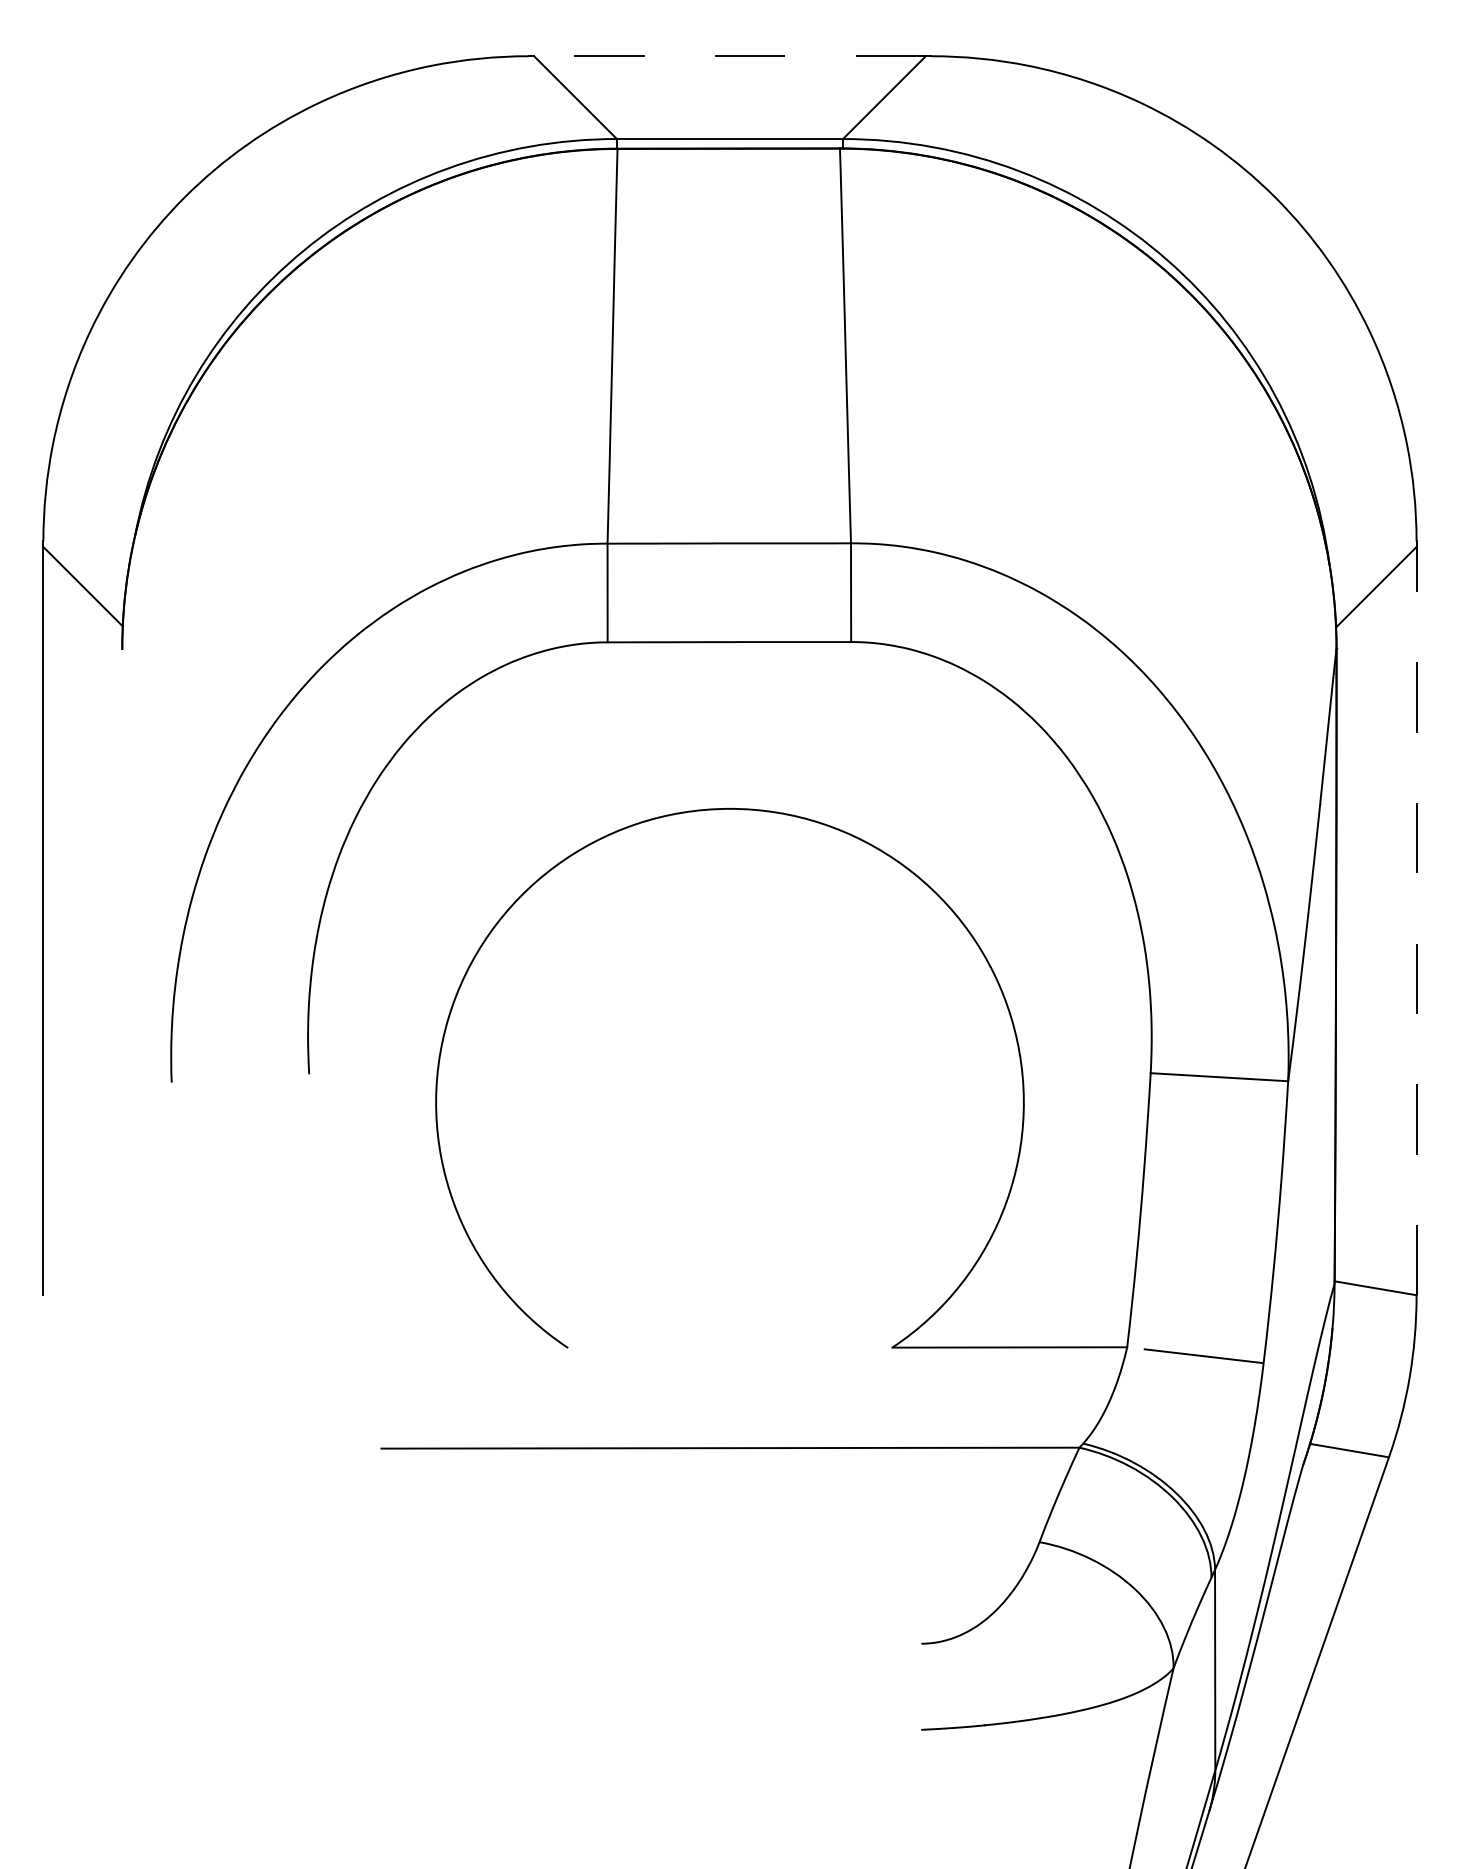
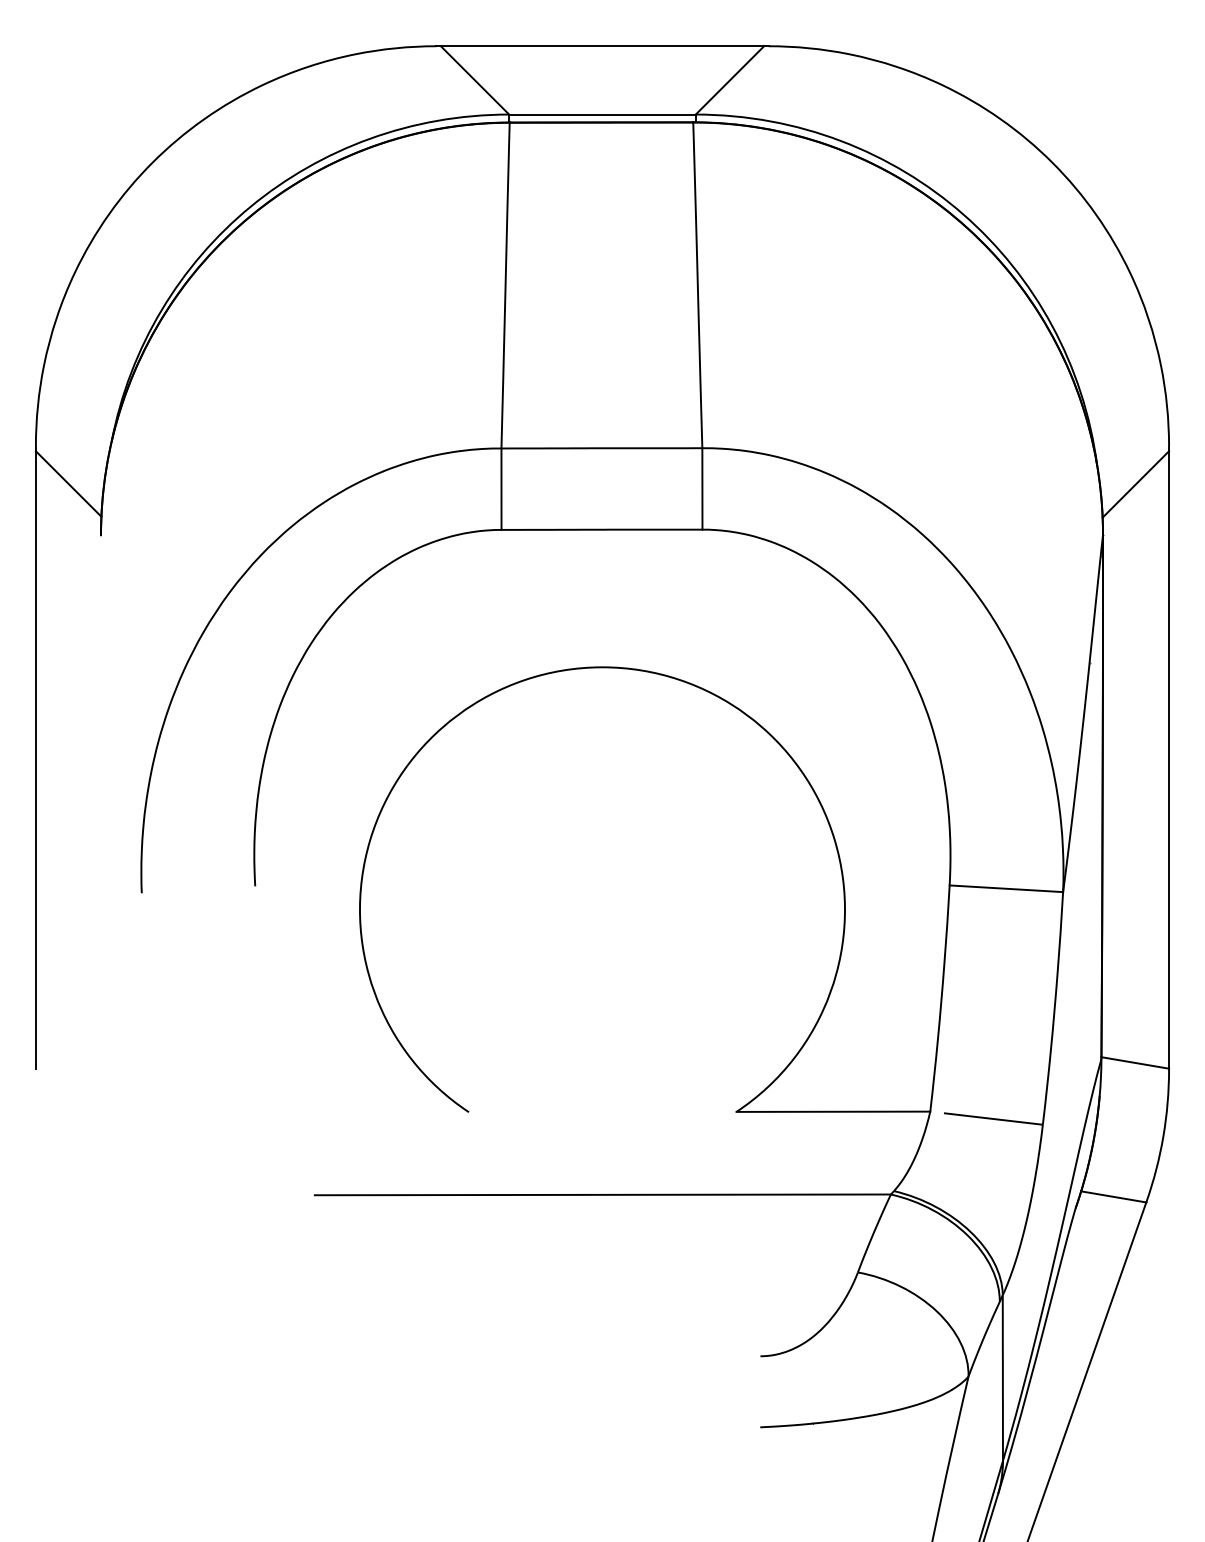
line: (730, 56) -> (602, 46), dashed -> solid
line: (1417, 920) -> (1169, 759), dashed -> solid

